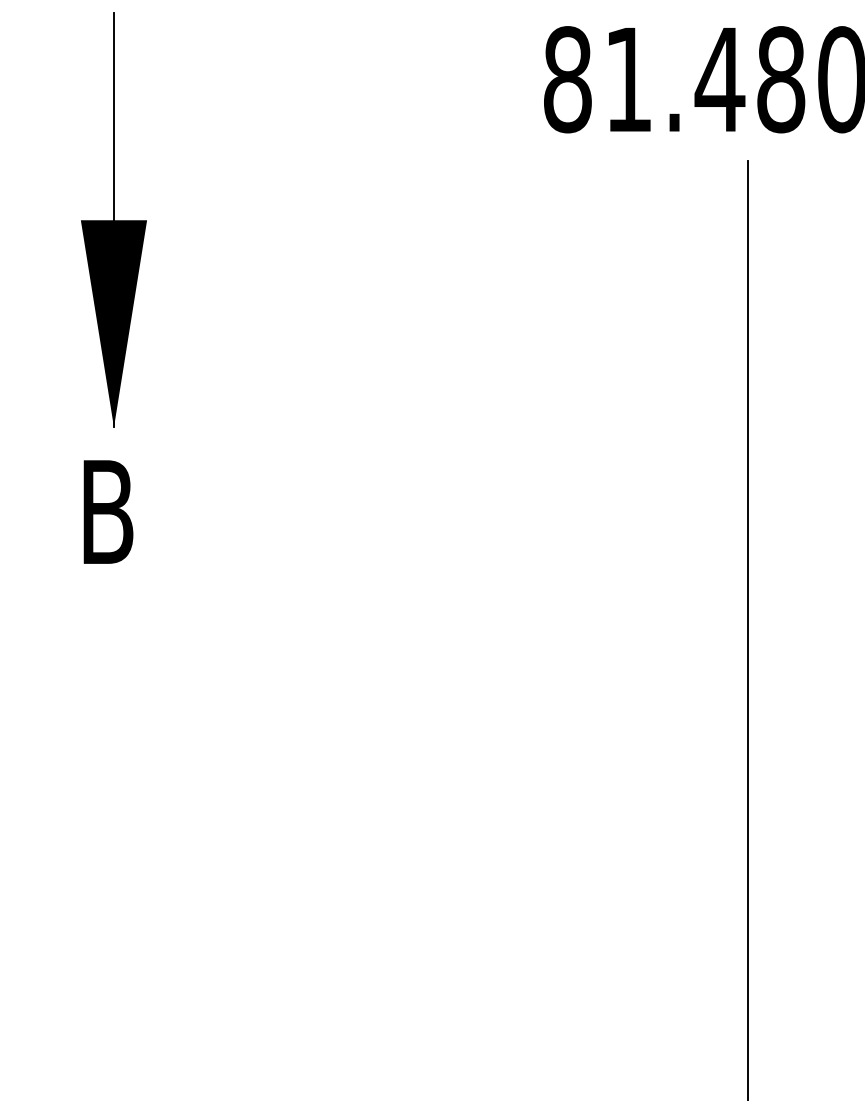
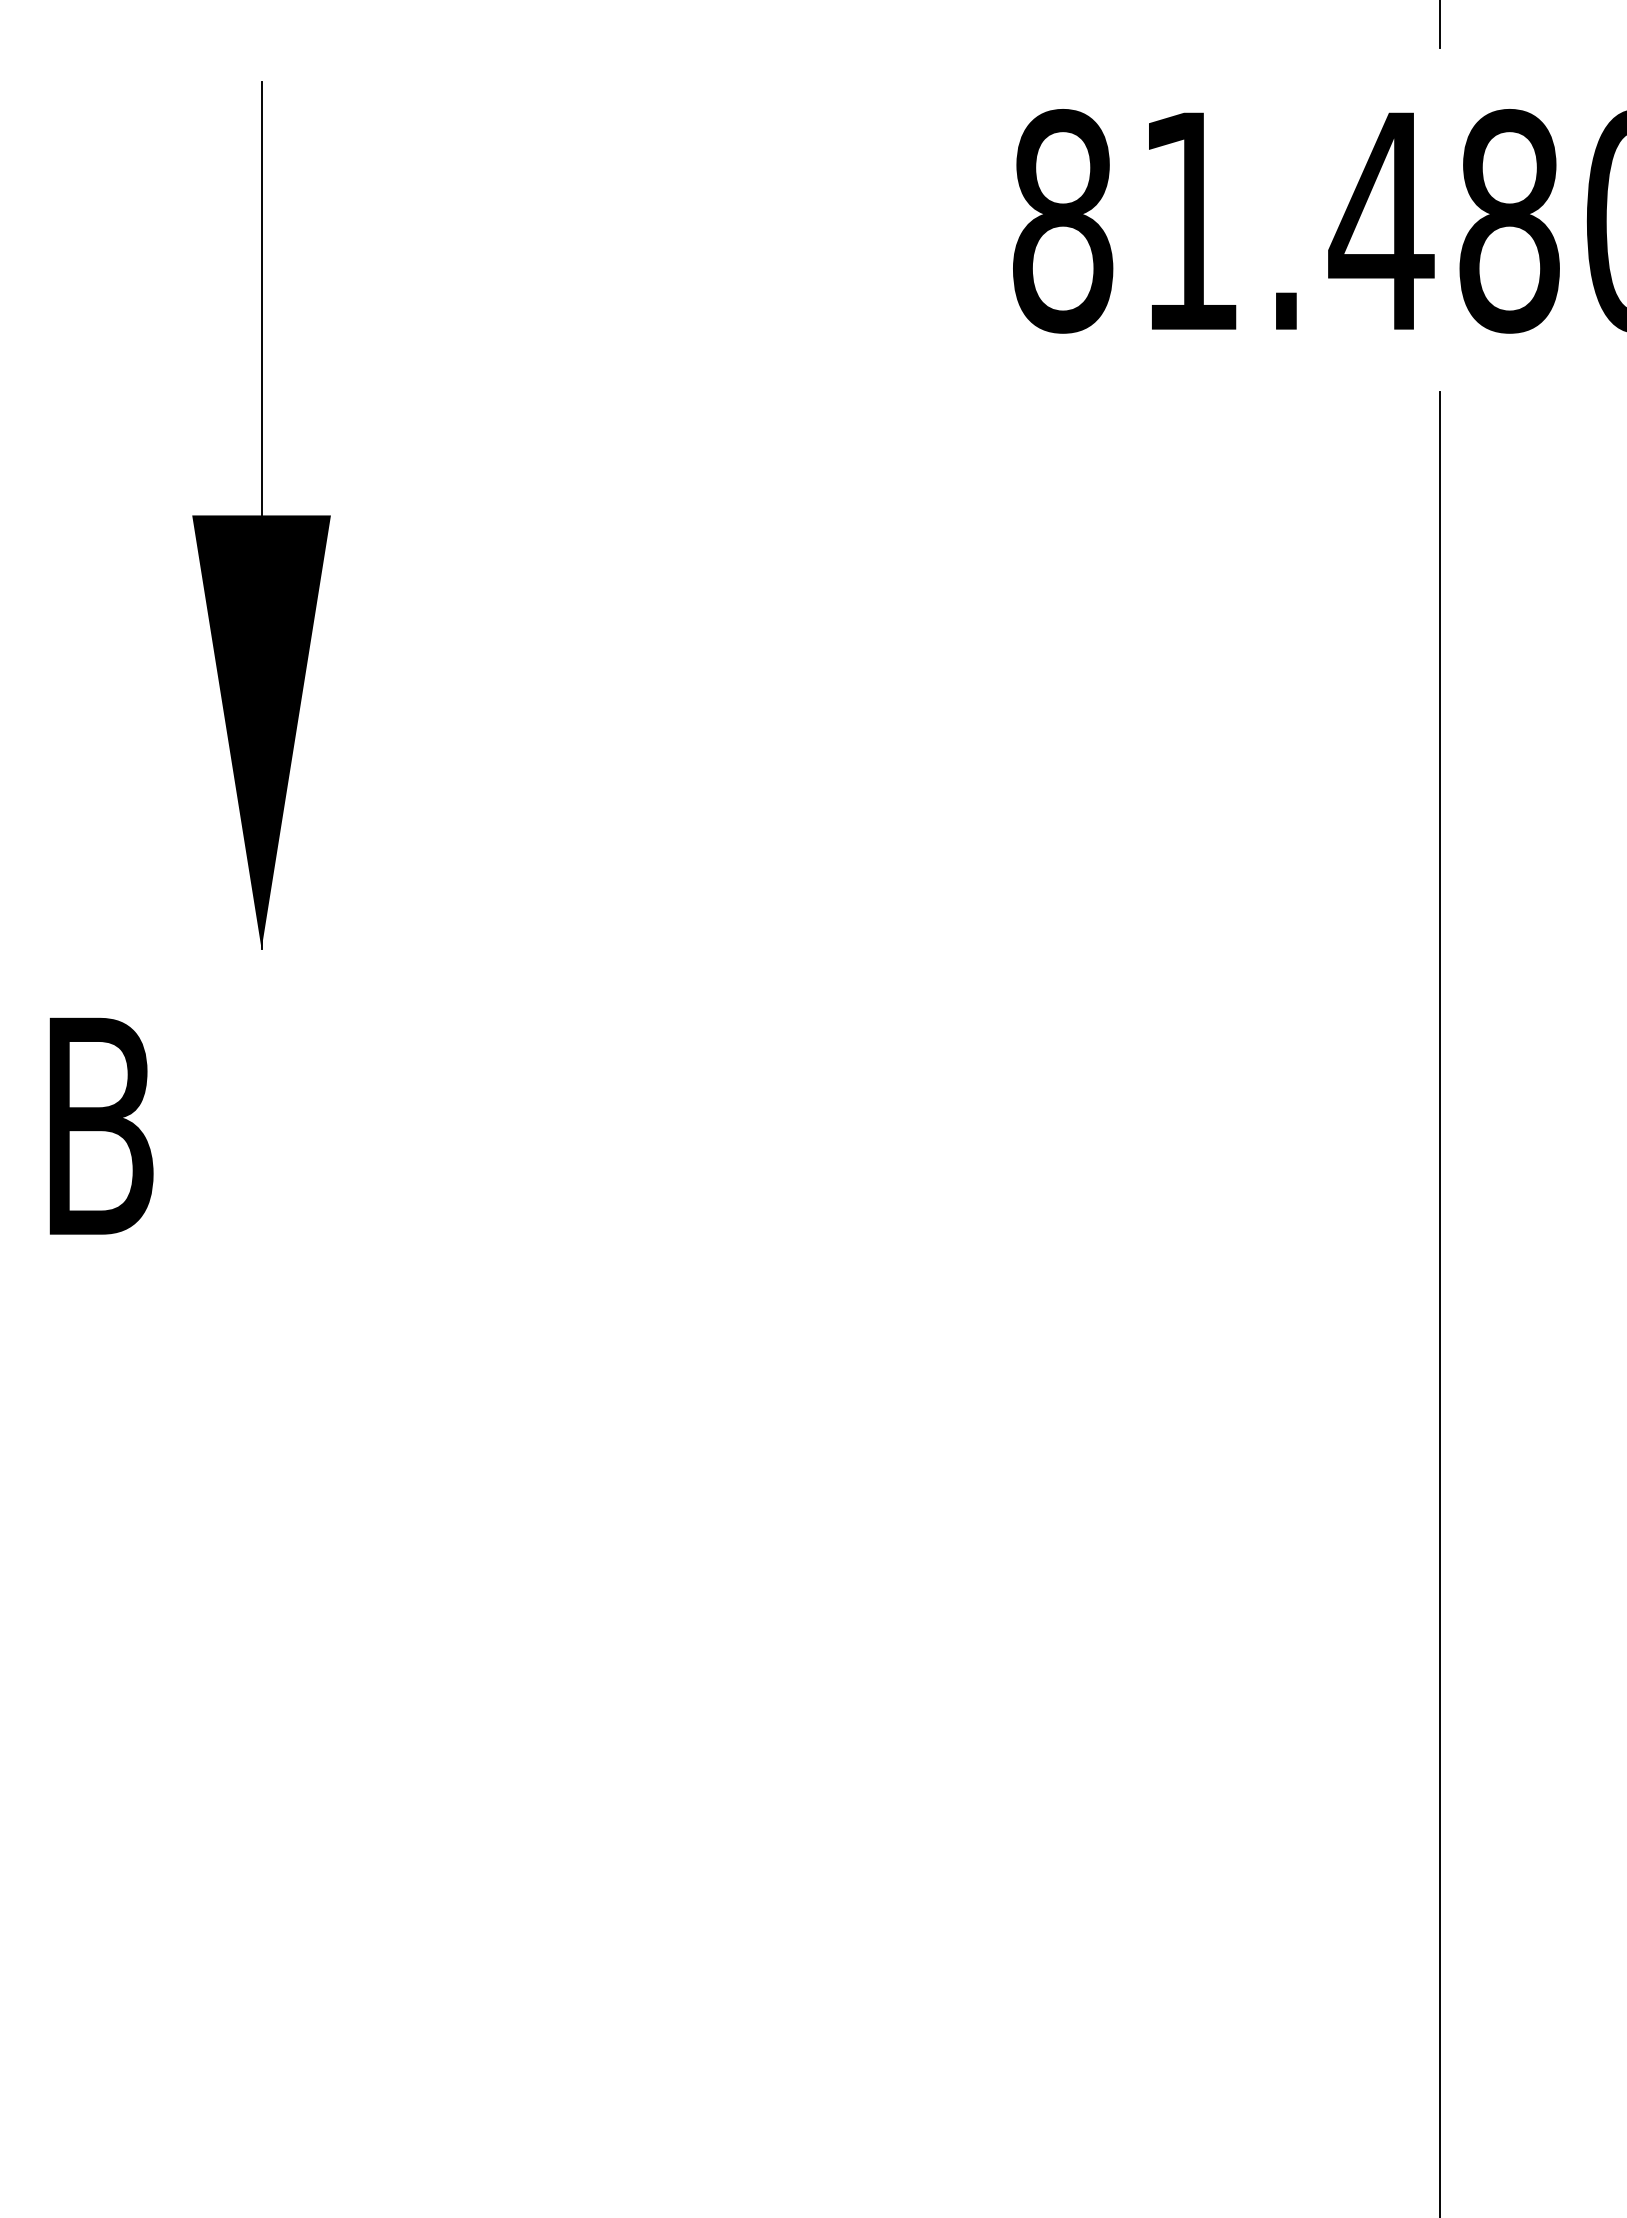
part: (113, 219) -> (260, 513), moved

